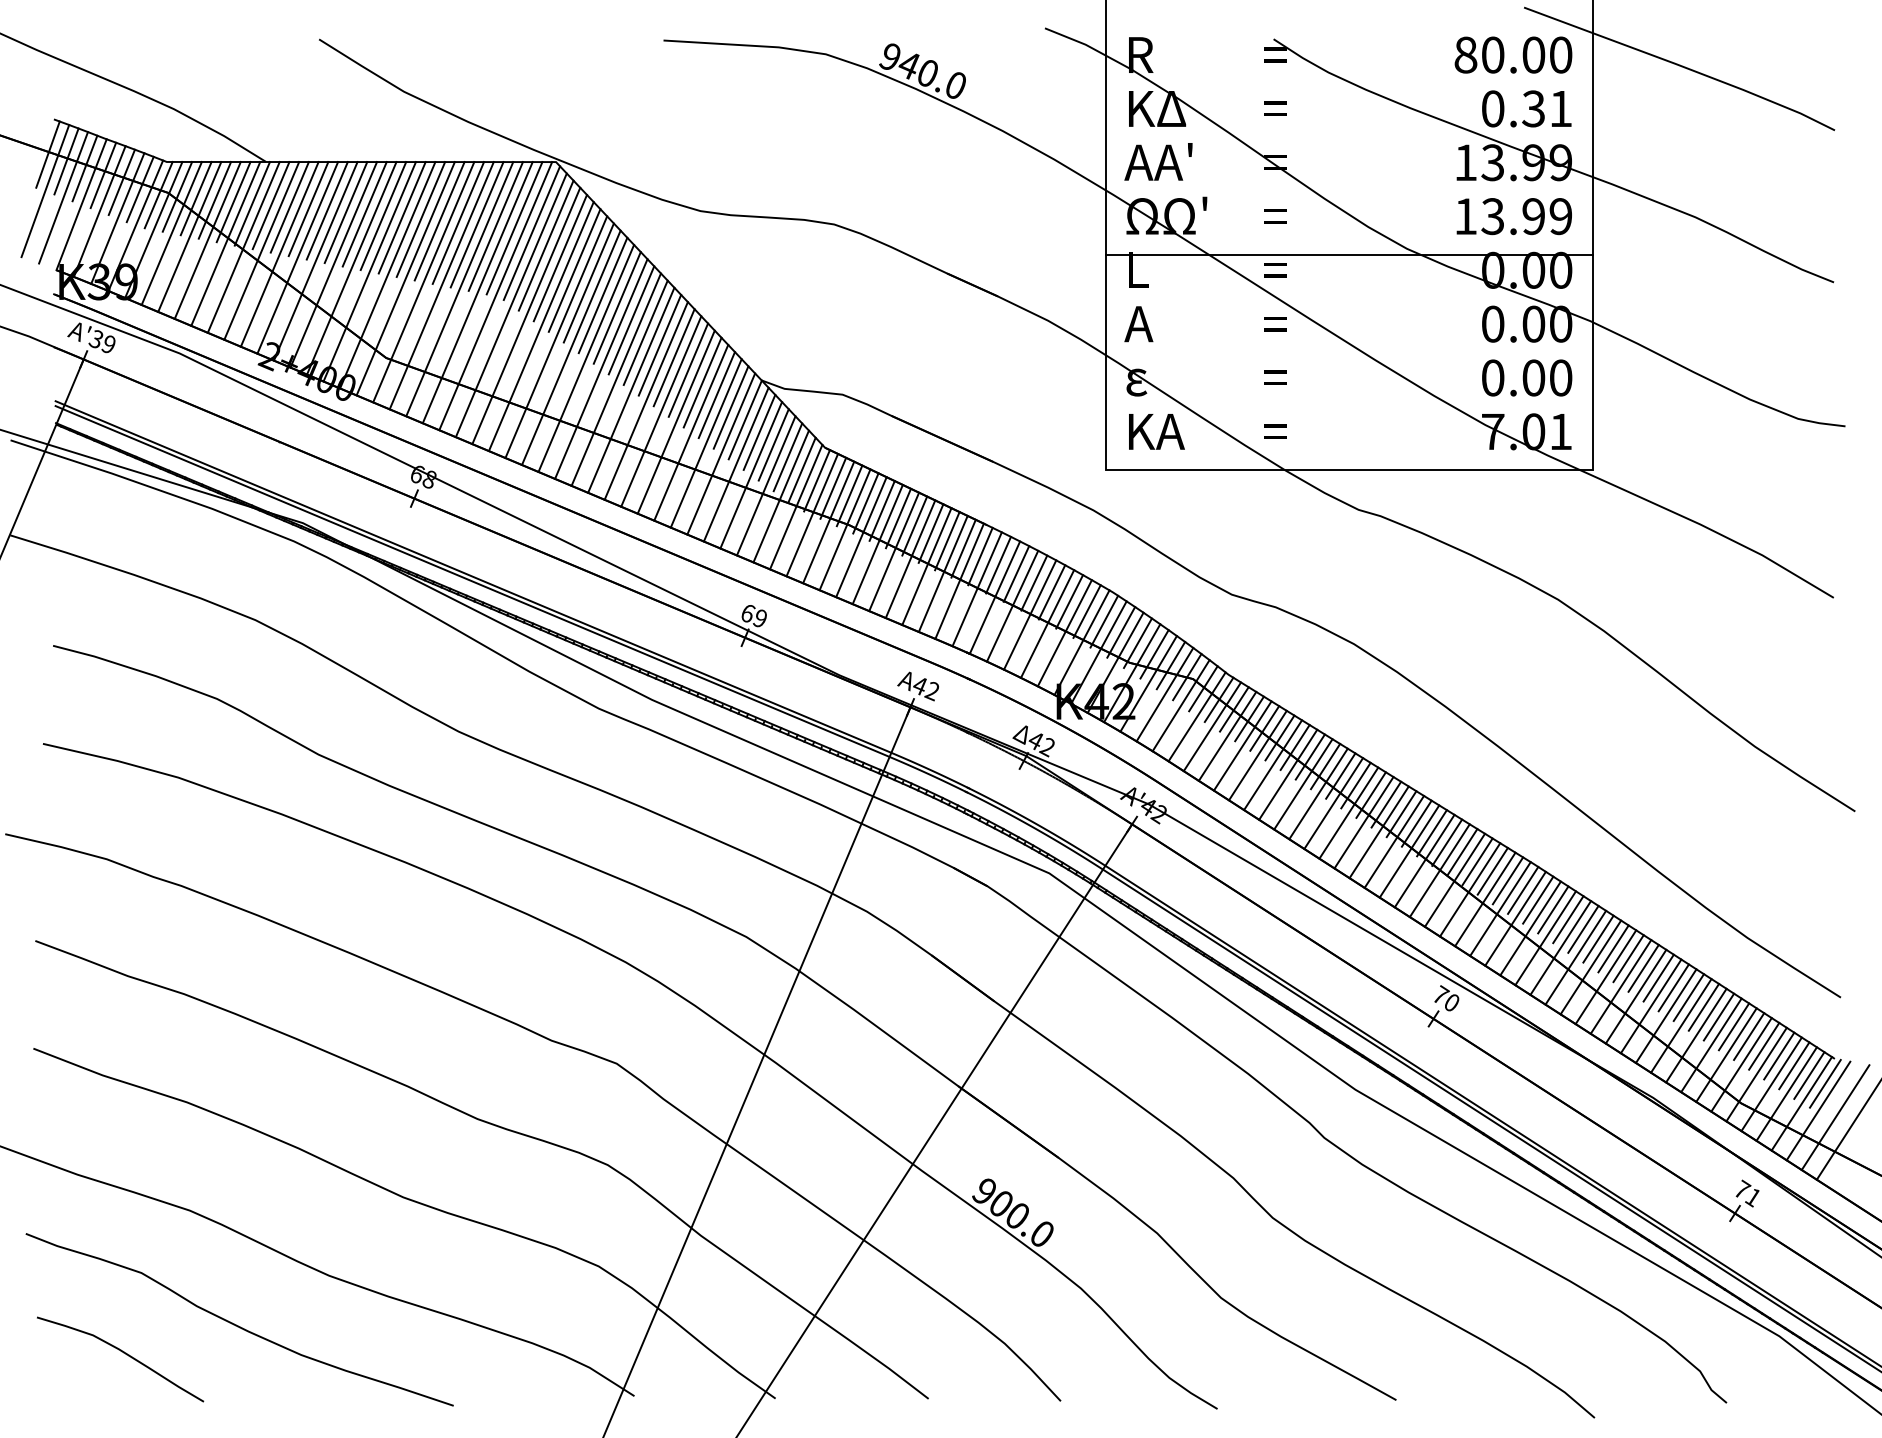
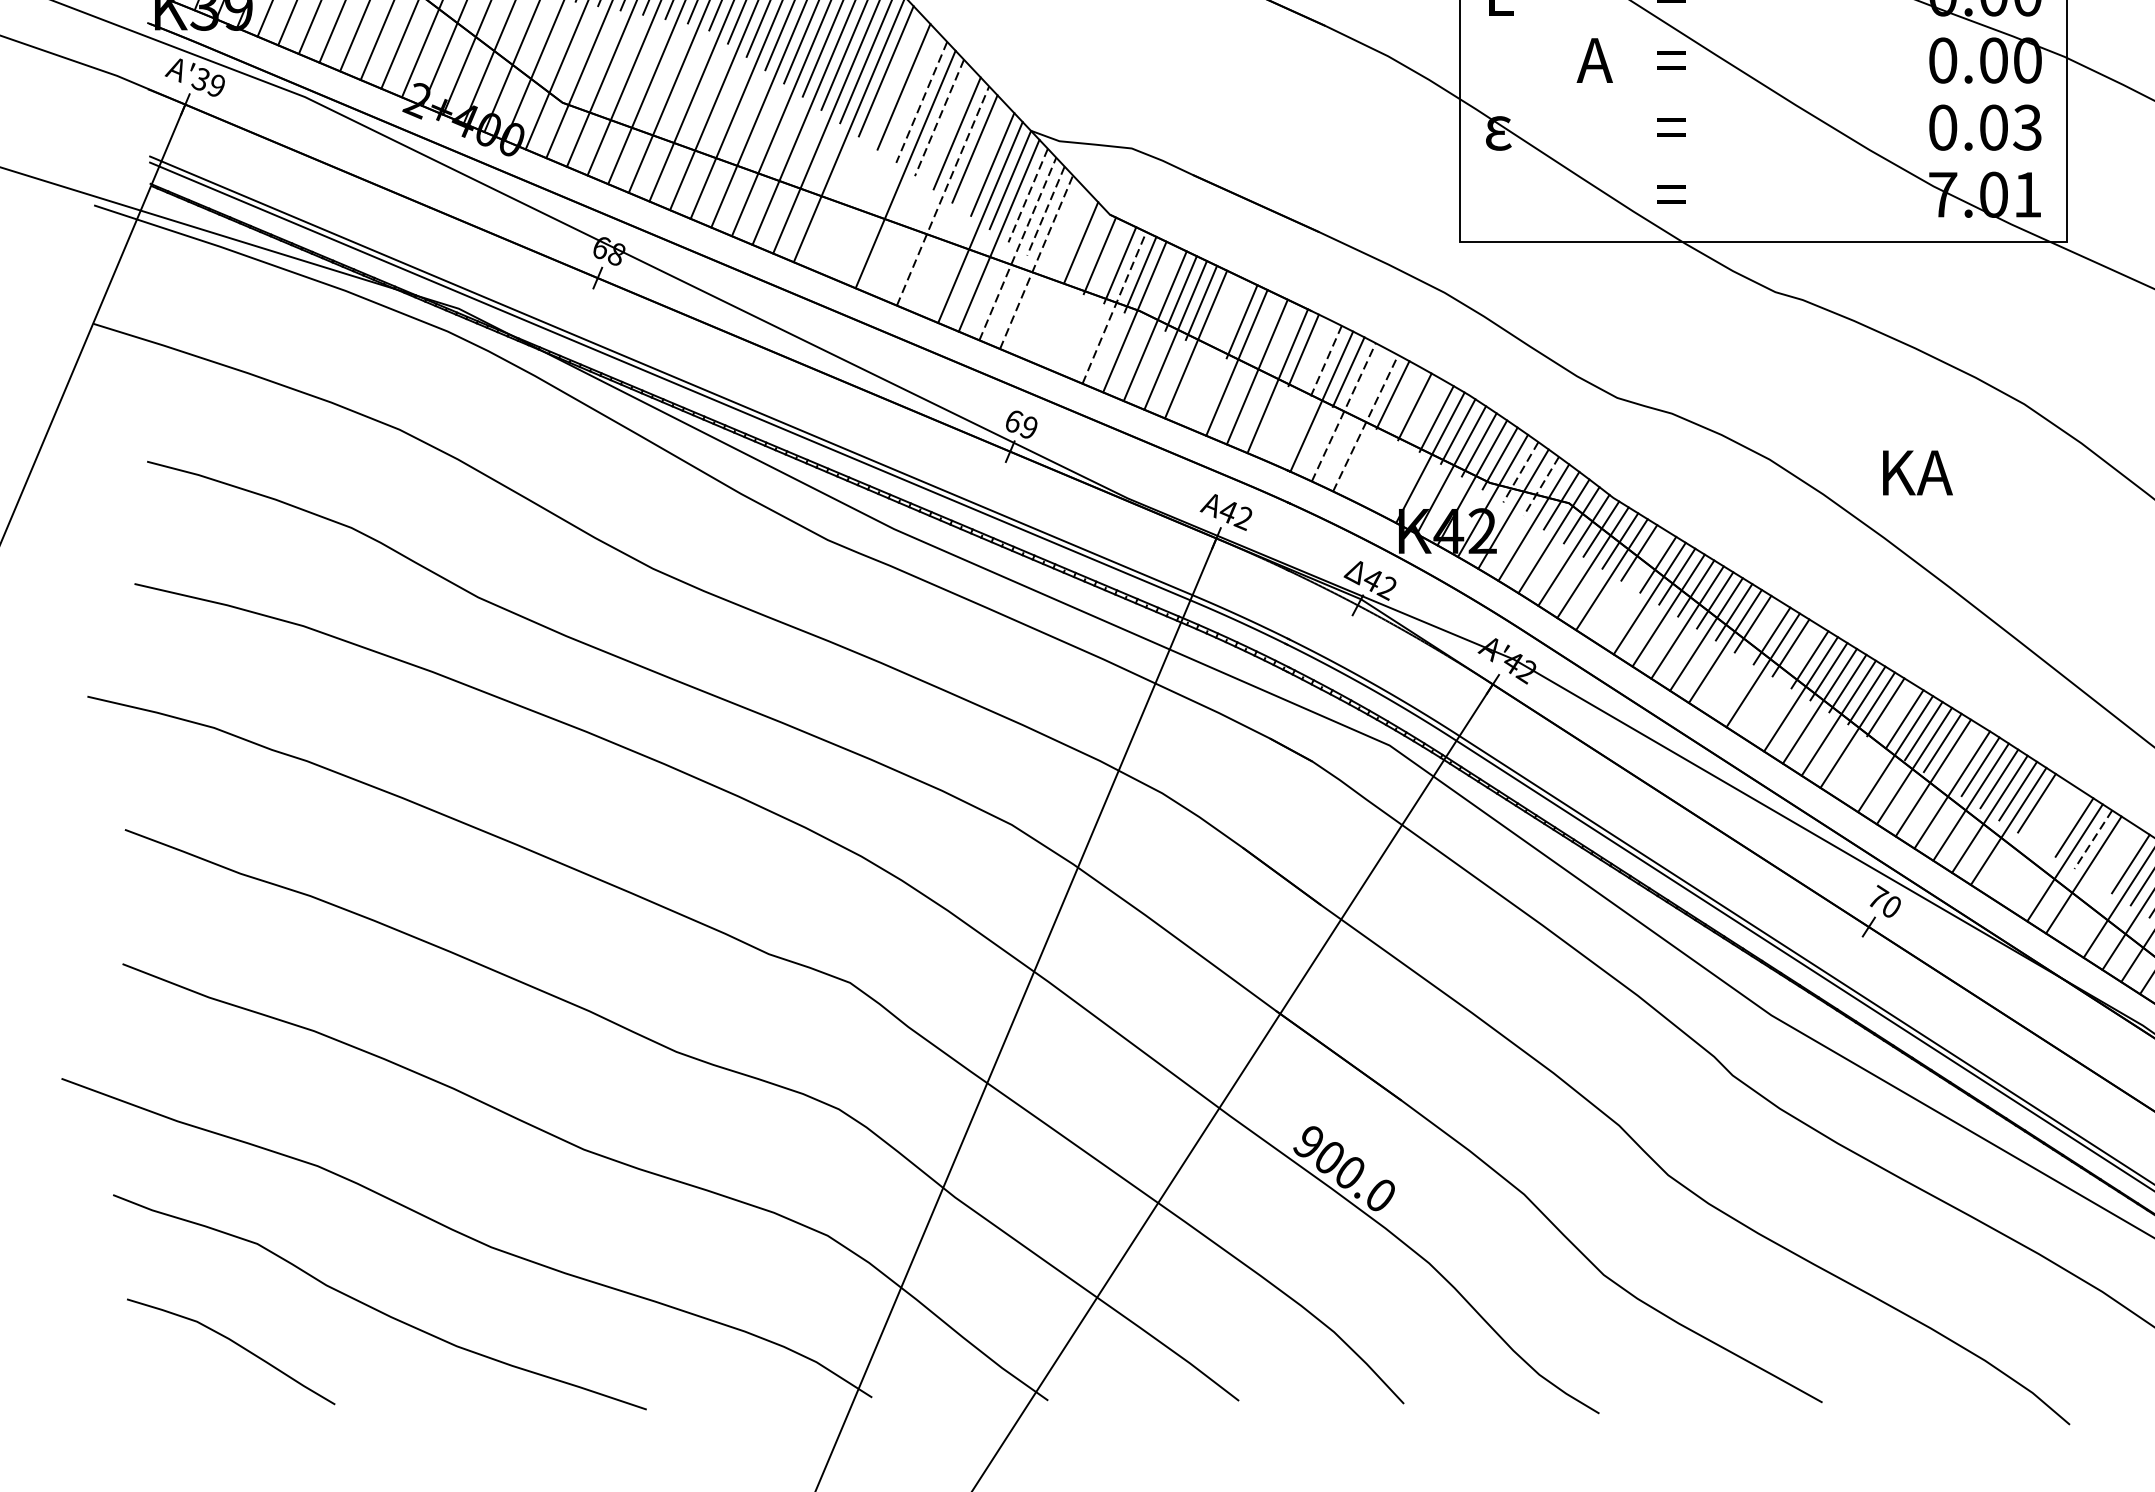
text: (1138, 324) -> (1594, 60), moved
line: (674, 357) -> (922, 102), solid -> dashed
line: (688, 370) -> (939, 118), solid -> dashed
text: (1560, 377) -> (2027, 127), 0.00 -> 0.03
line: (631, 389) -> (868, 142), removed
line: (645, 400) -> (885, 155), removed
line: (675, 421) -> (923, 181), removed
text: (1156, 431) -> (1917, 472), moved
line: (691, 432) -> (943, 195), solid -> dashed
line: (759, 432) -> (1028, 195), solid -> dashed
line: (705, 443) -> (960, 209), removed
line: (773, 444) -> (1045, 210), solid -> dashed
line: (787, 457) -> (1063, 226), removed
line: (751, 474) -> (1018, 248), solid -> dashed
line: (766, 485) -> (1036, 261), solid -> dashed
line: (780, 496) -> (1054, 275), removed
line: (865, 503) -> (1160, 284), removed
line: (796, 506) -> (1074, 287), removed
line: (812, 514) -> (1094, 297), removed
line: (828, 522) -> (1114, 307), solid -> dashed
line: (914, 525) -> (1221, 311), removed
line: (947, 541) -> (1262, 331), removed
line: (963, 548) -> (1282, 340), removed
line: (910, 559) -> (1216, 354), removed
line: (998, 565) -> (1326, 361), solid -> dashed
line: (1034, 582) -> (1371, 382), removed
line: (976, 589) -> (1298, 391), removed
line: (1012, 605) -> (1343, 411), solid -> dashed
line: (1030, 615) -> (1366, 423), solid -> dashed
line: (1047, 623) -> (1387, 433), removed
line: (1064, 633) -> (1408, 446), removed
line: (1154, 654) -> (1520, 472), solid -> dashed
line: (1170, 665) -> (1540, 486), solid -> dashed
line: (1242, 745) -> (1630, 586), removed
line: (1333, 803) -> (1744, 658), removed
line: (1363, 822) -> (1781, 682), removed
line: (1439, 870) -> (1876, 741), removed
line: (1507, 880) -> (1961, 754), removed
line: (1583, 928) -> (2055, 814), removed
line: (1560, 947) -> (2027, 837), removed
line: (1613, 948) -> (2093, 839), solid -> dashed
line: (1575, 957) -> (2045, 850), removed
line: (1628, 958) -> (2111, 851), removed
line: (1620, 986) -> (2101, 886), removed

